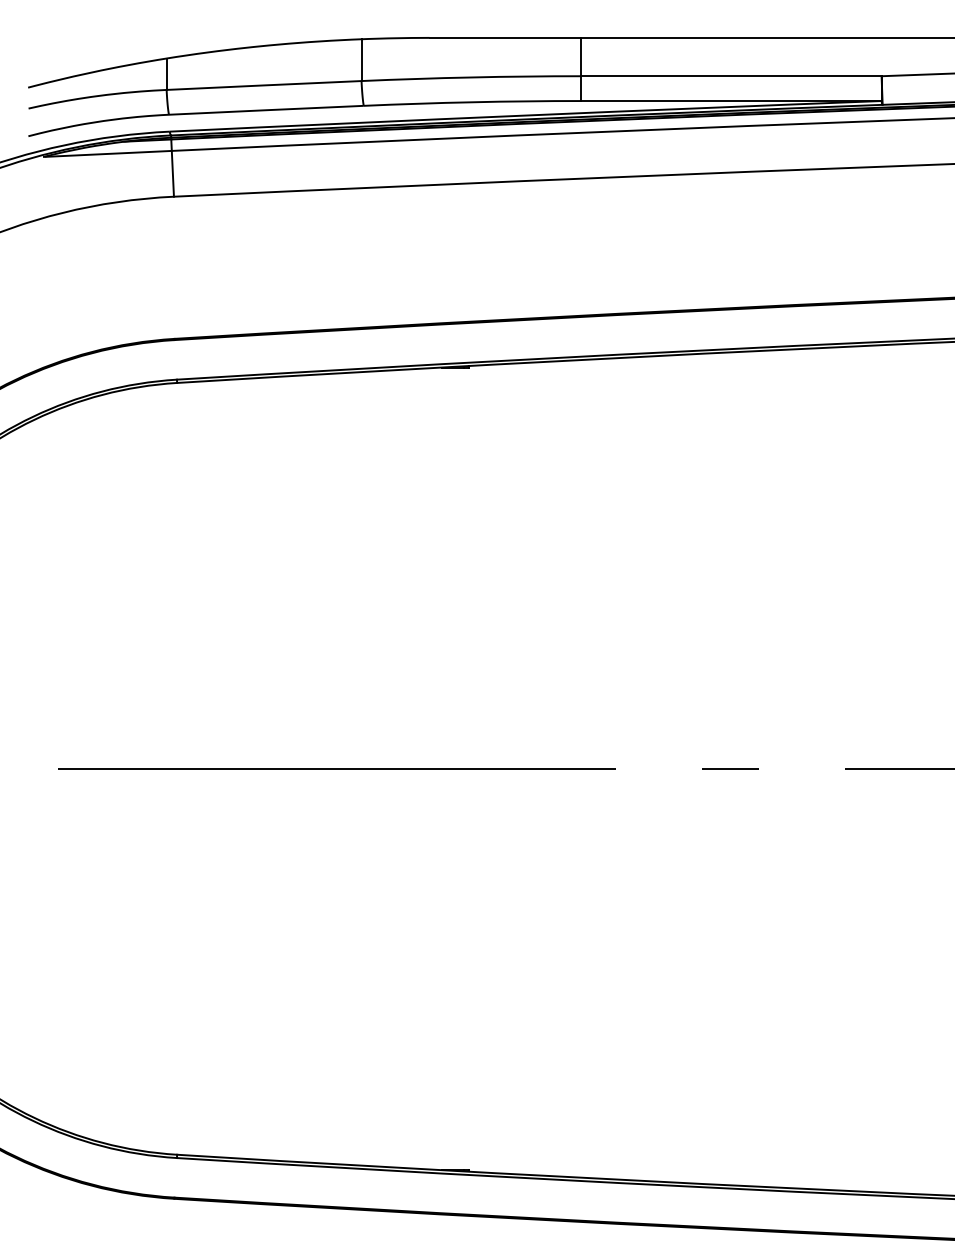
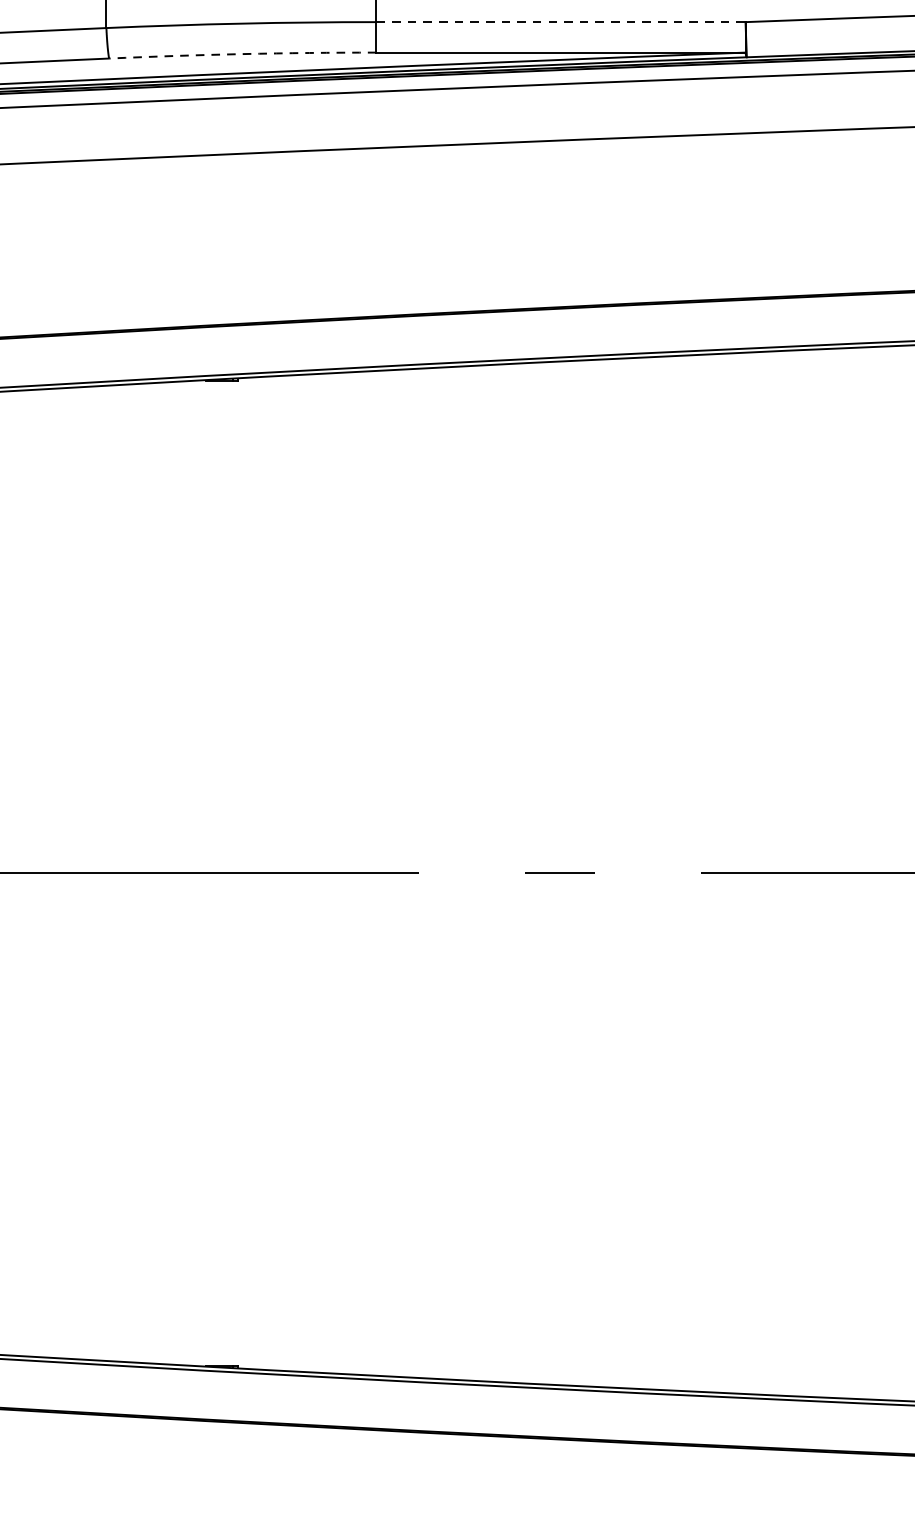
line: (731, 76) -> (561, 22), solid -> dashed
arc: (472, 102) -> (242, 54), solid -> dashed

